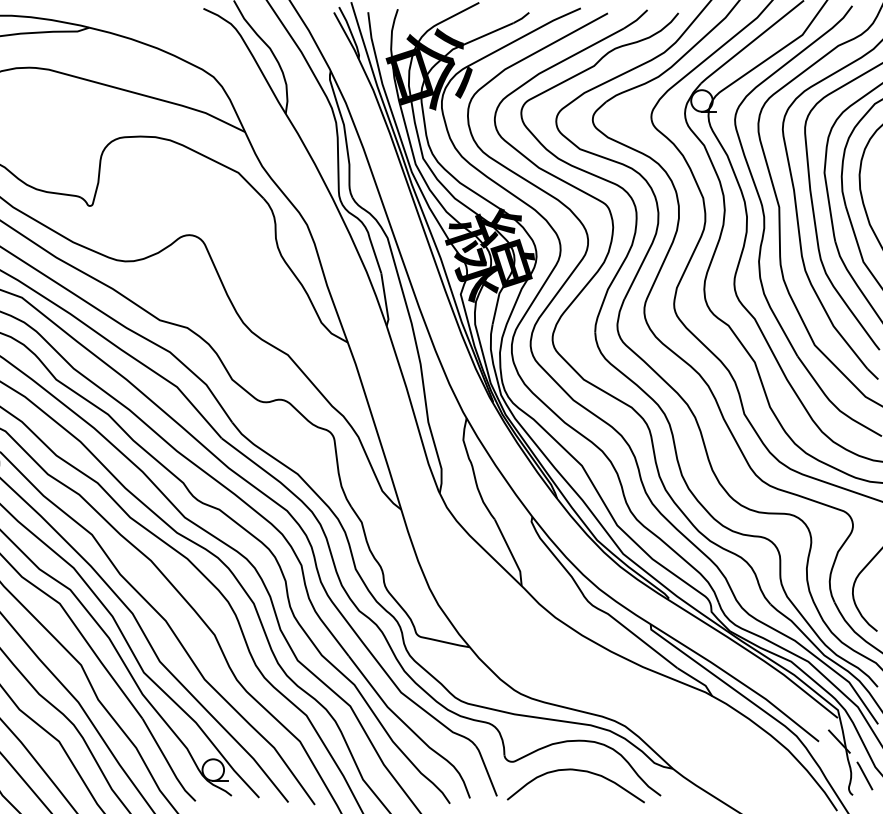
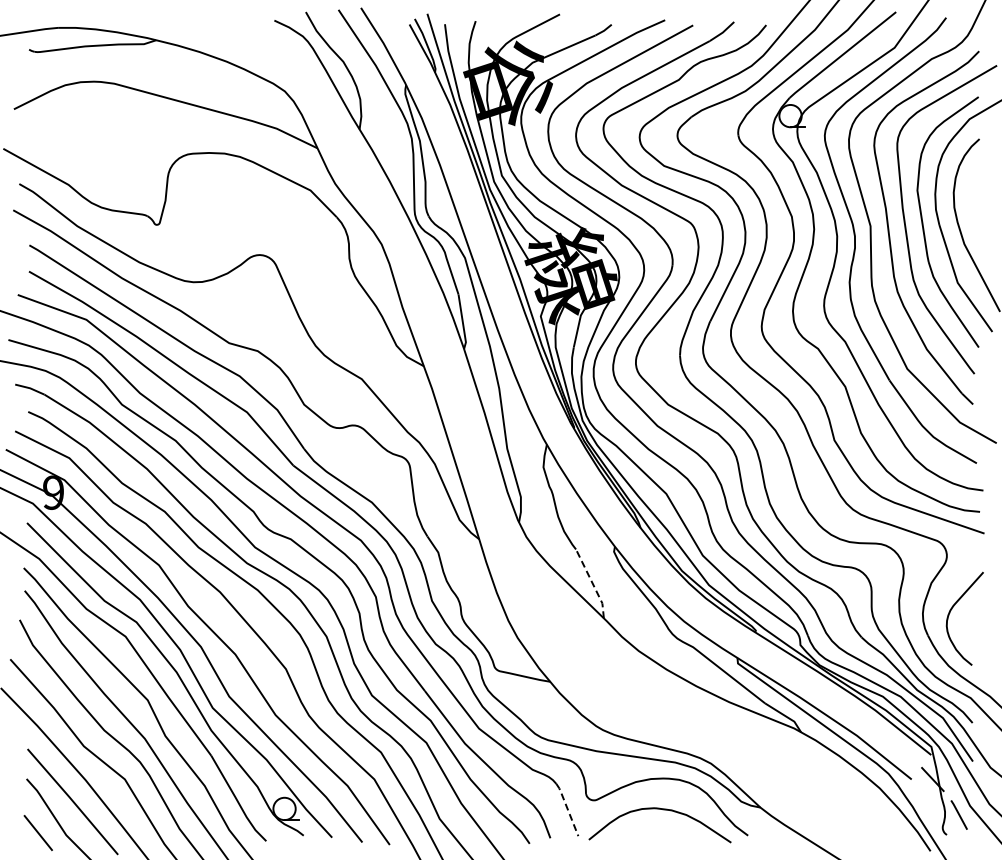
line: (510, 552) -> (592, 583), solid -> dashed
line: (486, 769) -> (567, 808), solid -> dashed

